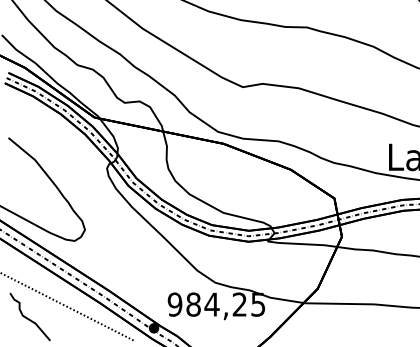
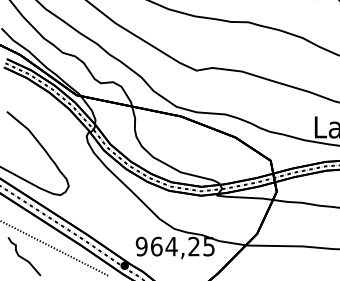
text: (193, 304) -> (156, 246), 984,25 -> 964,25

